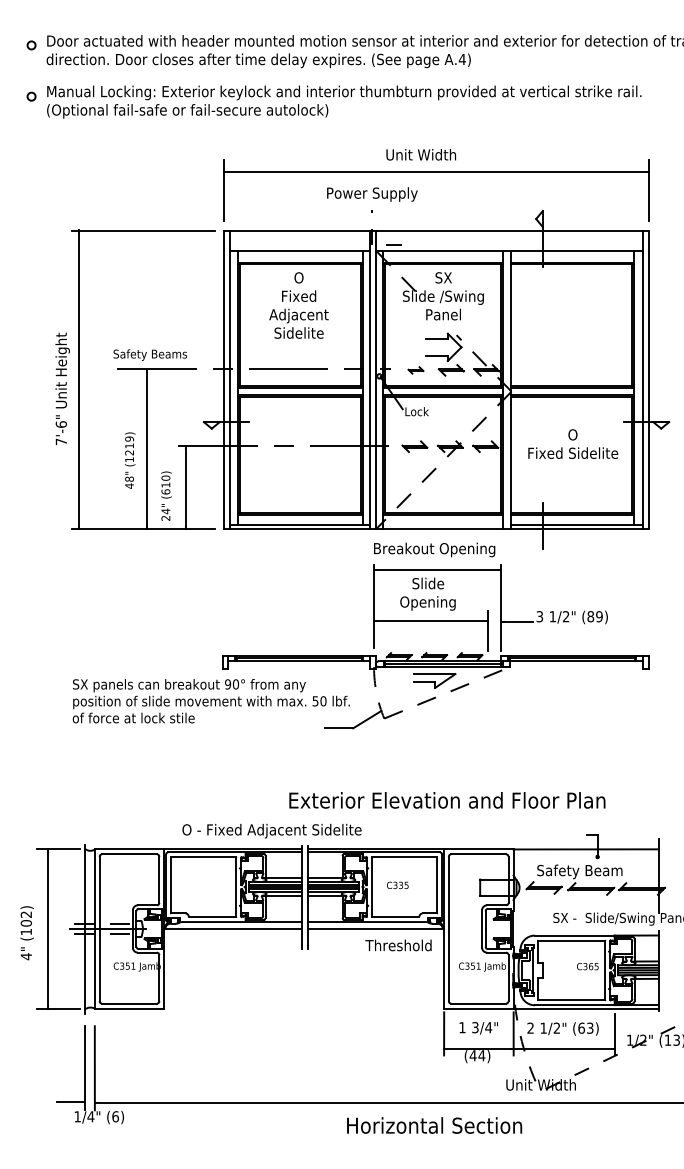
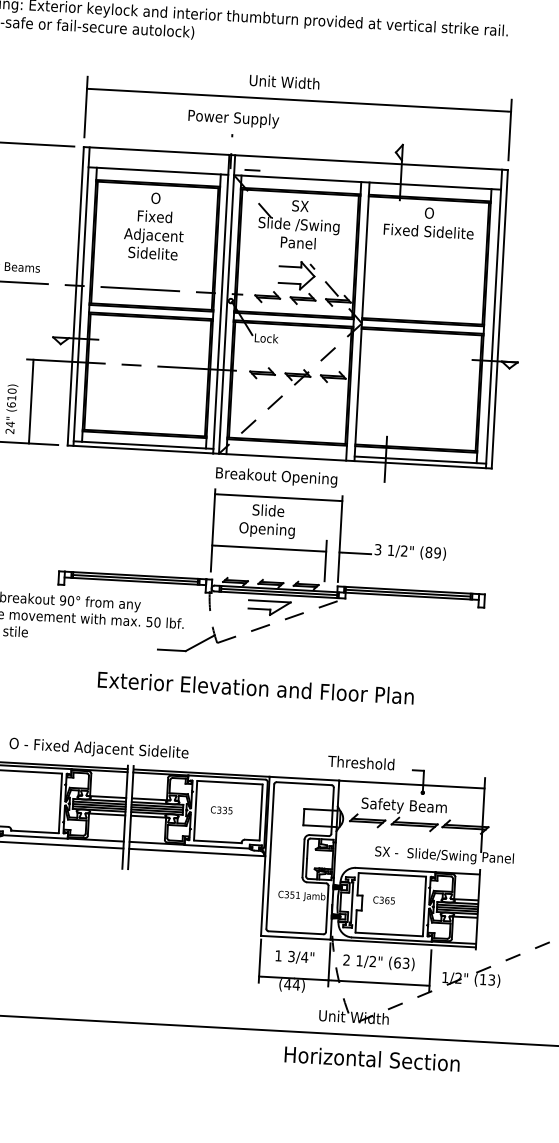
part: (415, 370) -> (267, 297), size x1.67
text: (573, 443) -> (429, 221), moved
text: (447, 800) -> (256, 688), moved
text: (398, 945) -> (361, 762), moved
text: (587, 966) -> (383, 900), moved
text: (434, 1125) -> (372, 1058), moved

